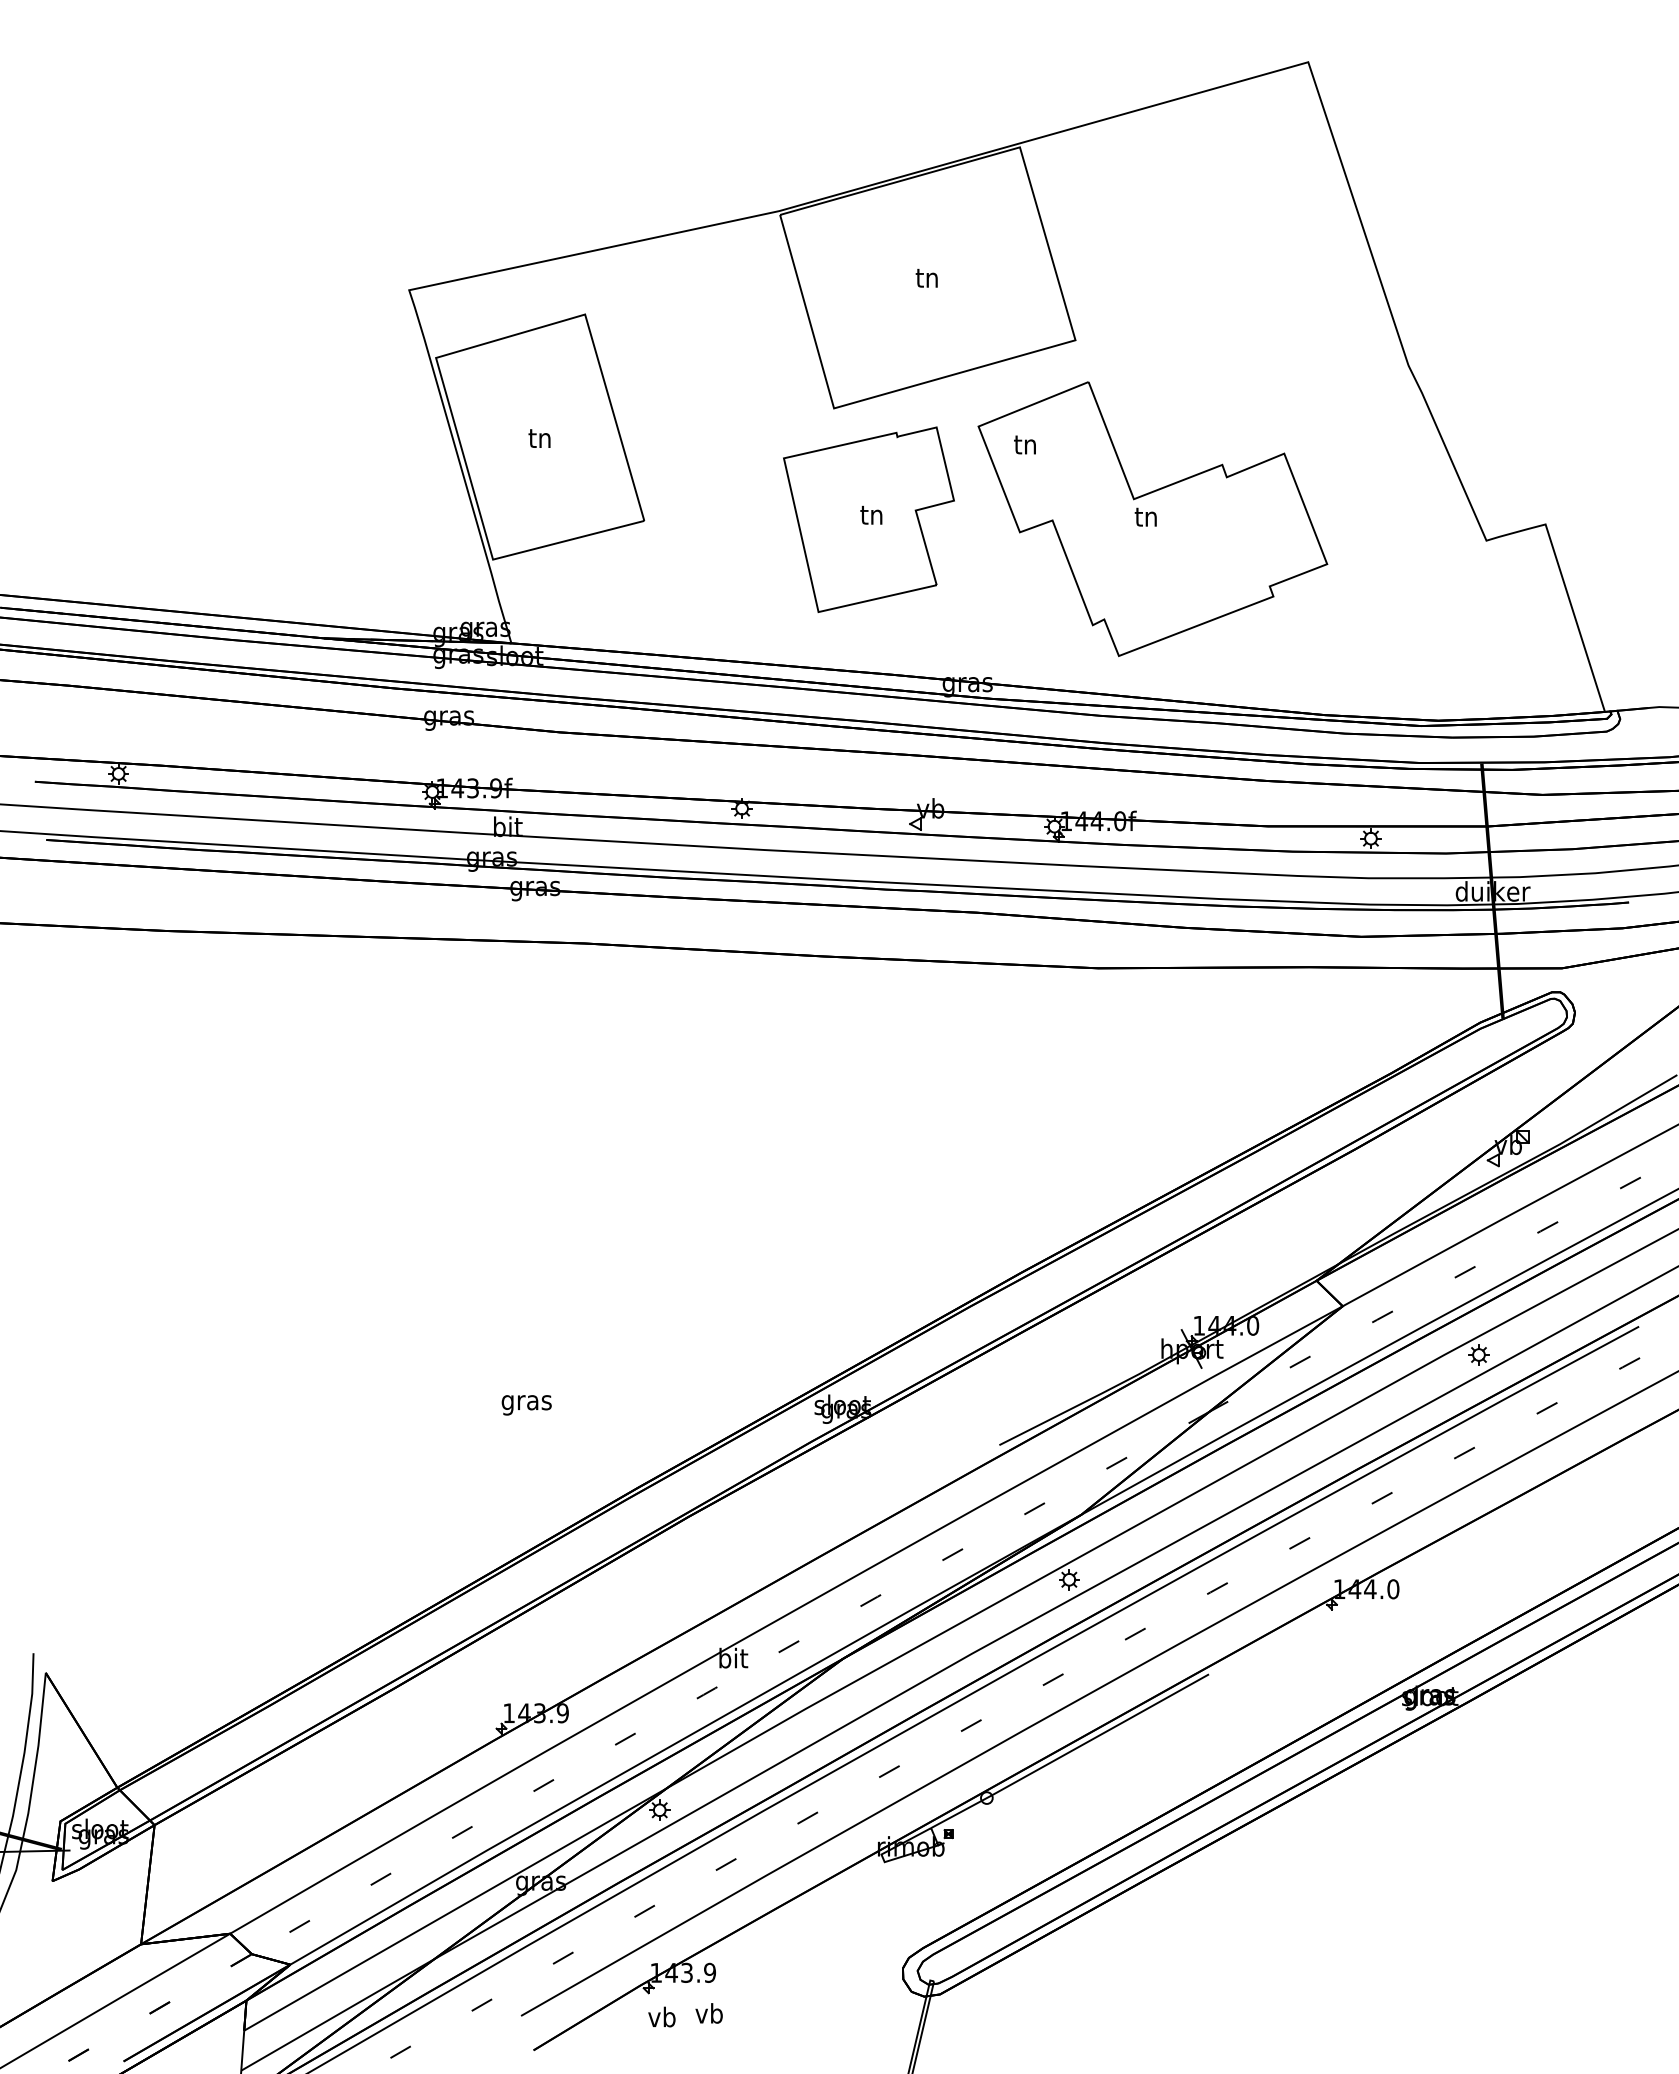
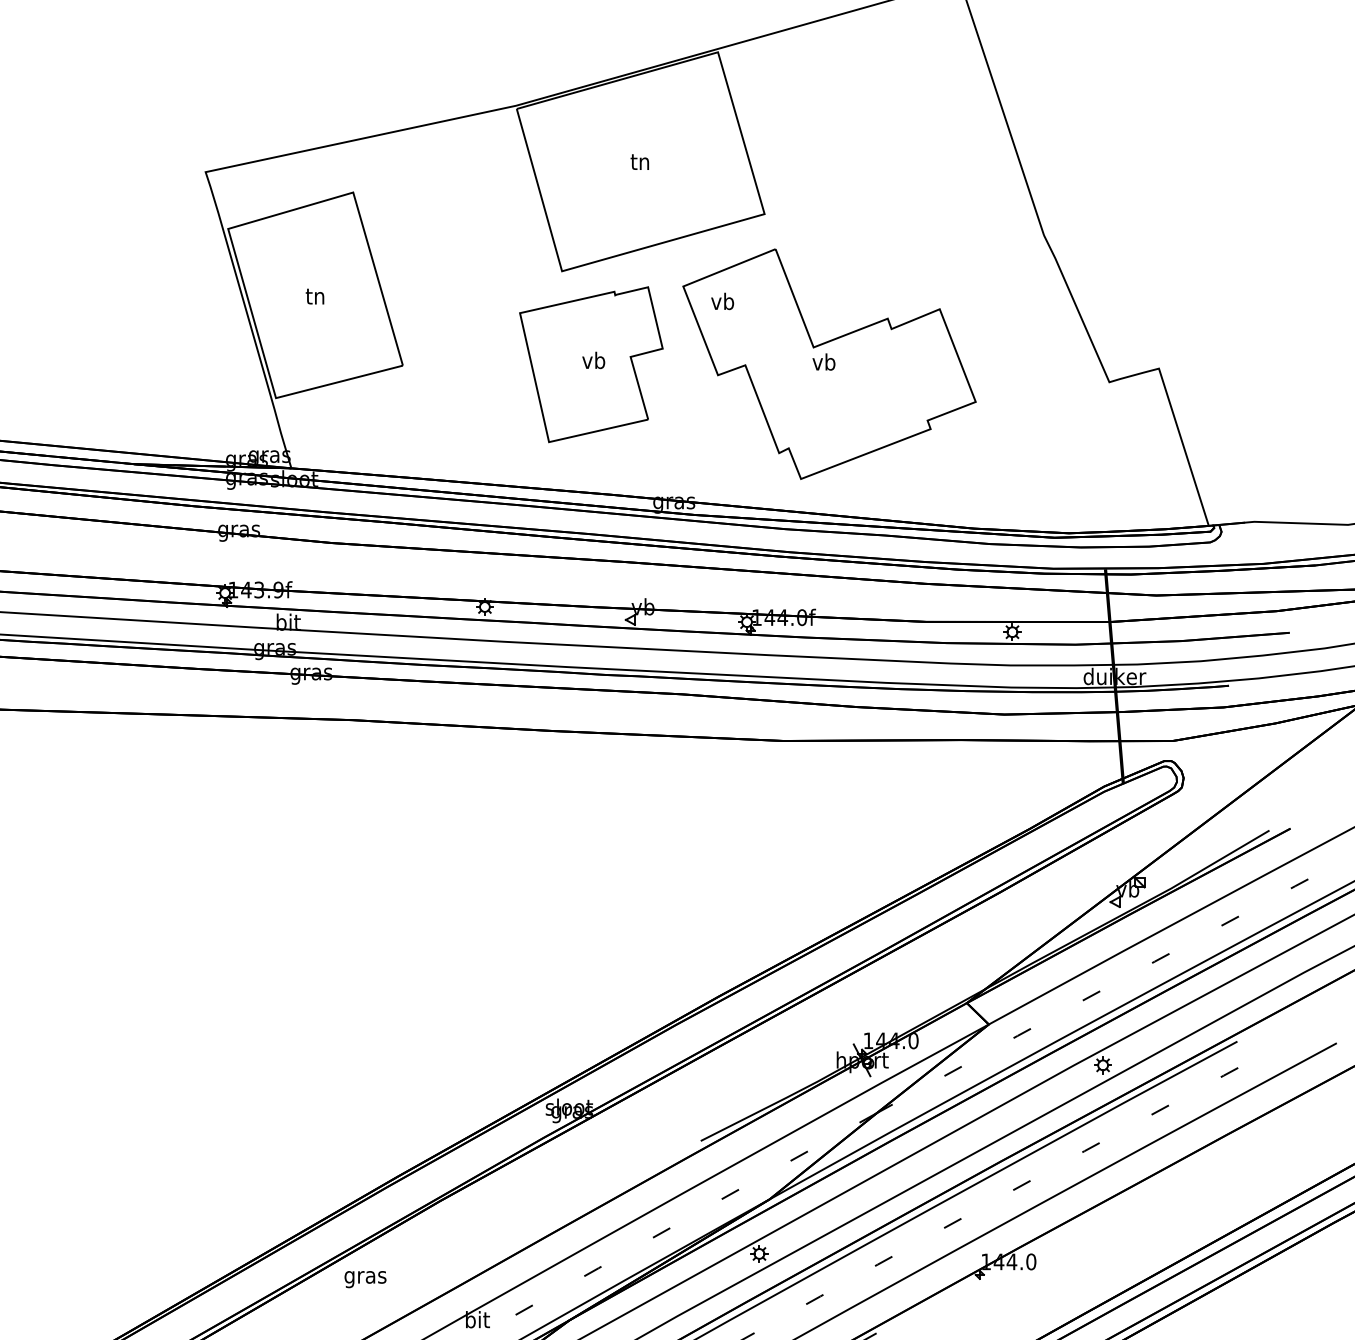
text: (1025, 444) -> (722, 301), tn -> vb
text: (871, 514) -> (593, 360), tn -> vb
text: (1145, 516) -> (823, 361), tn -> vb
text: (526, 1405) -> (365, 1279), moved

